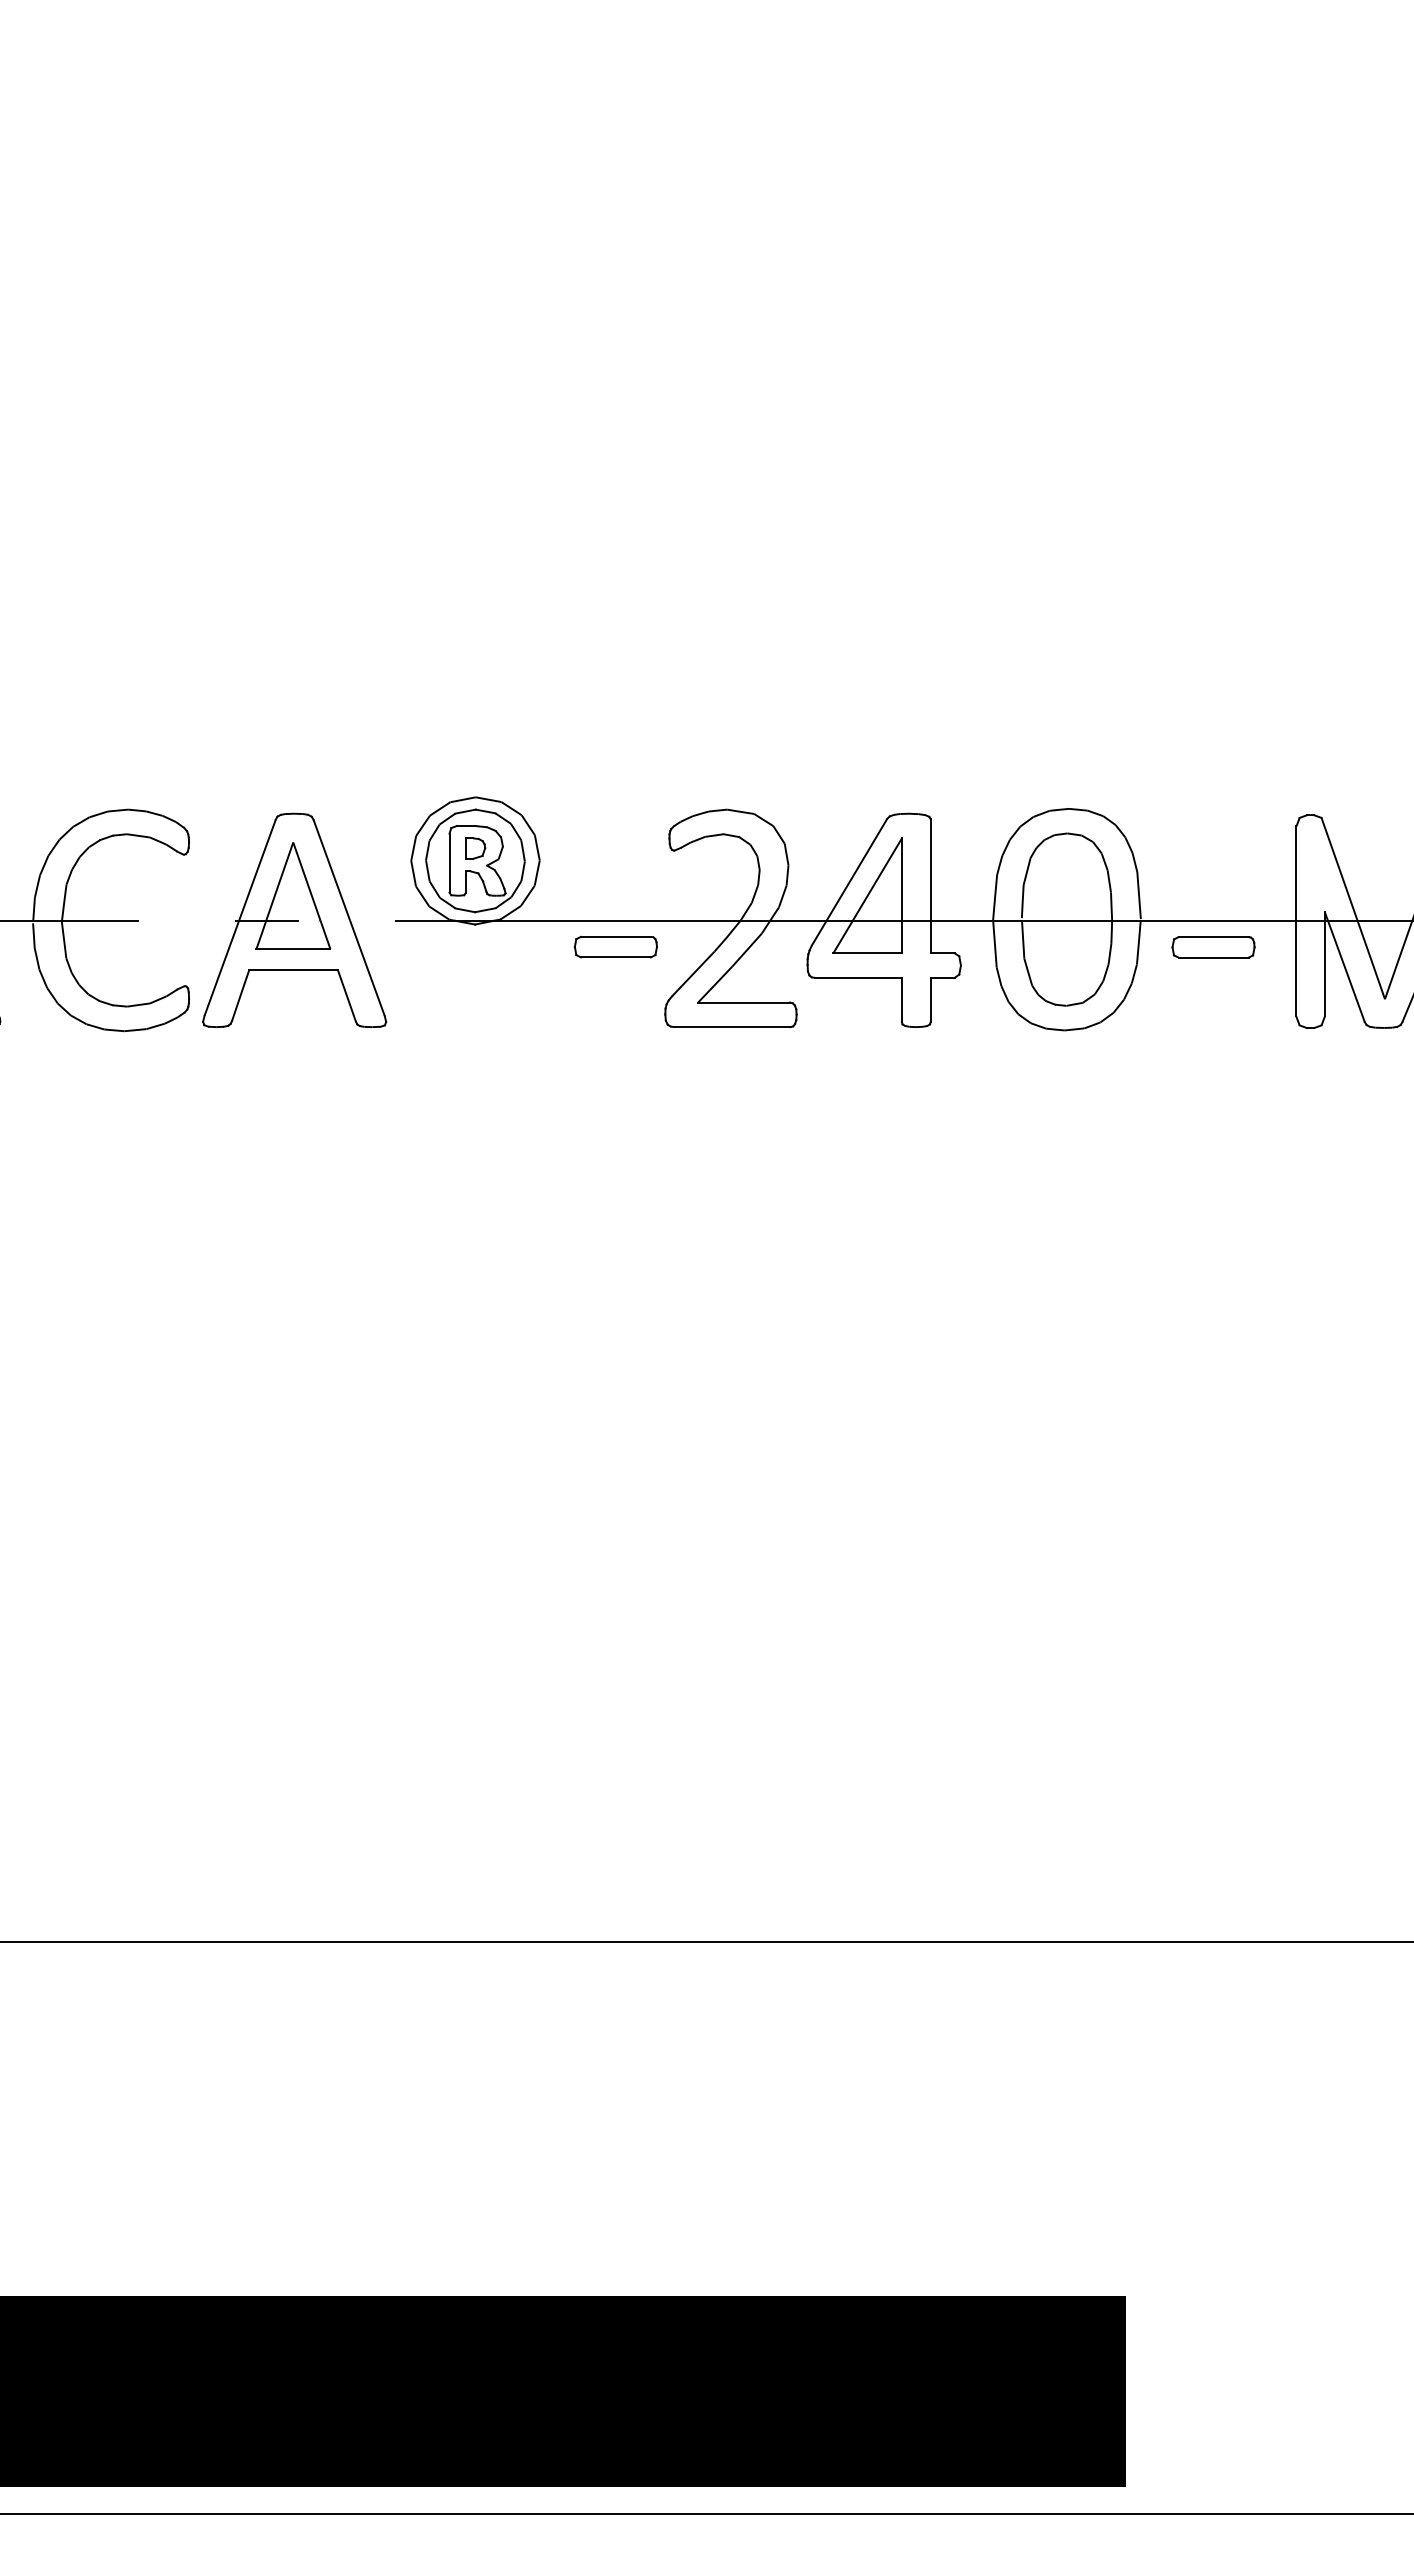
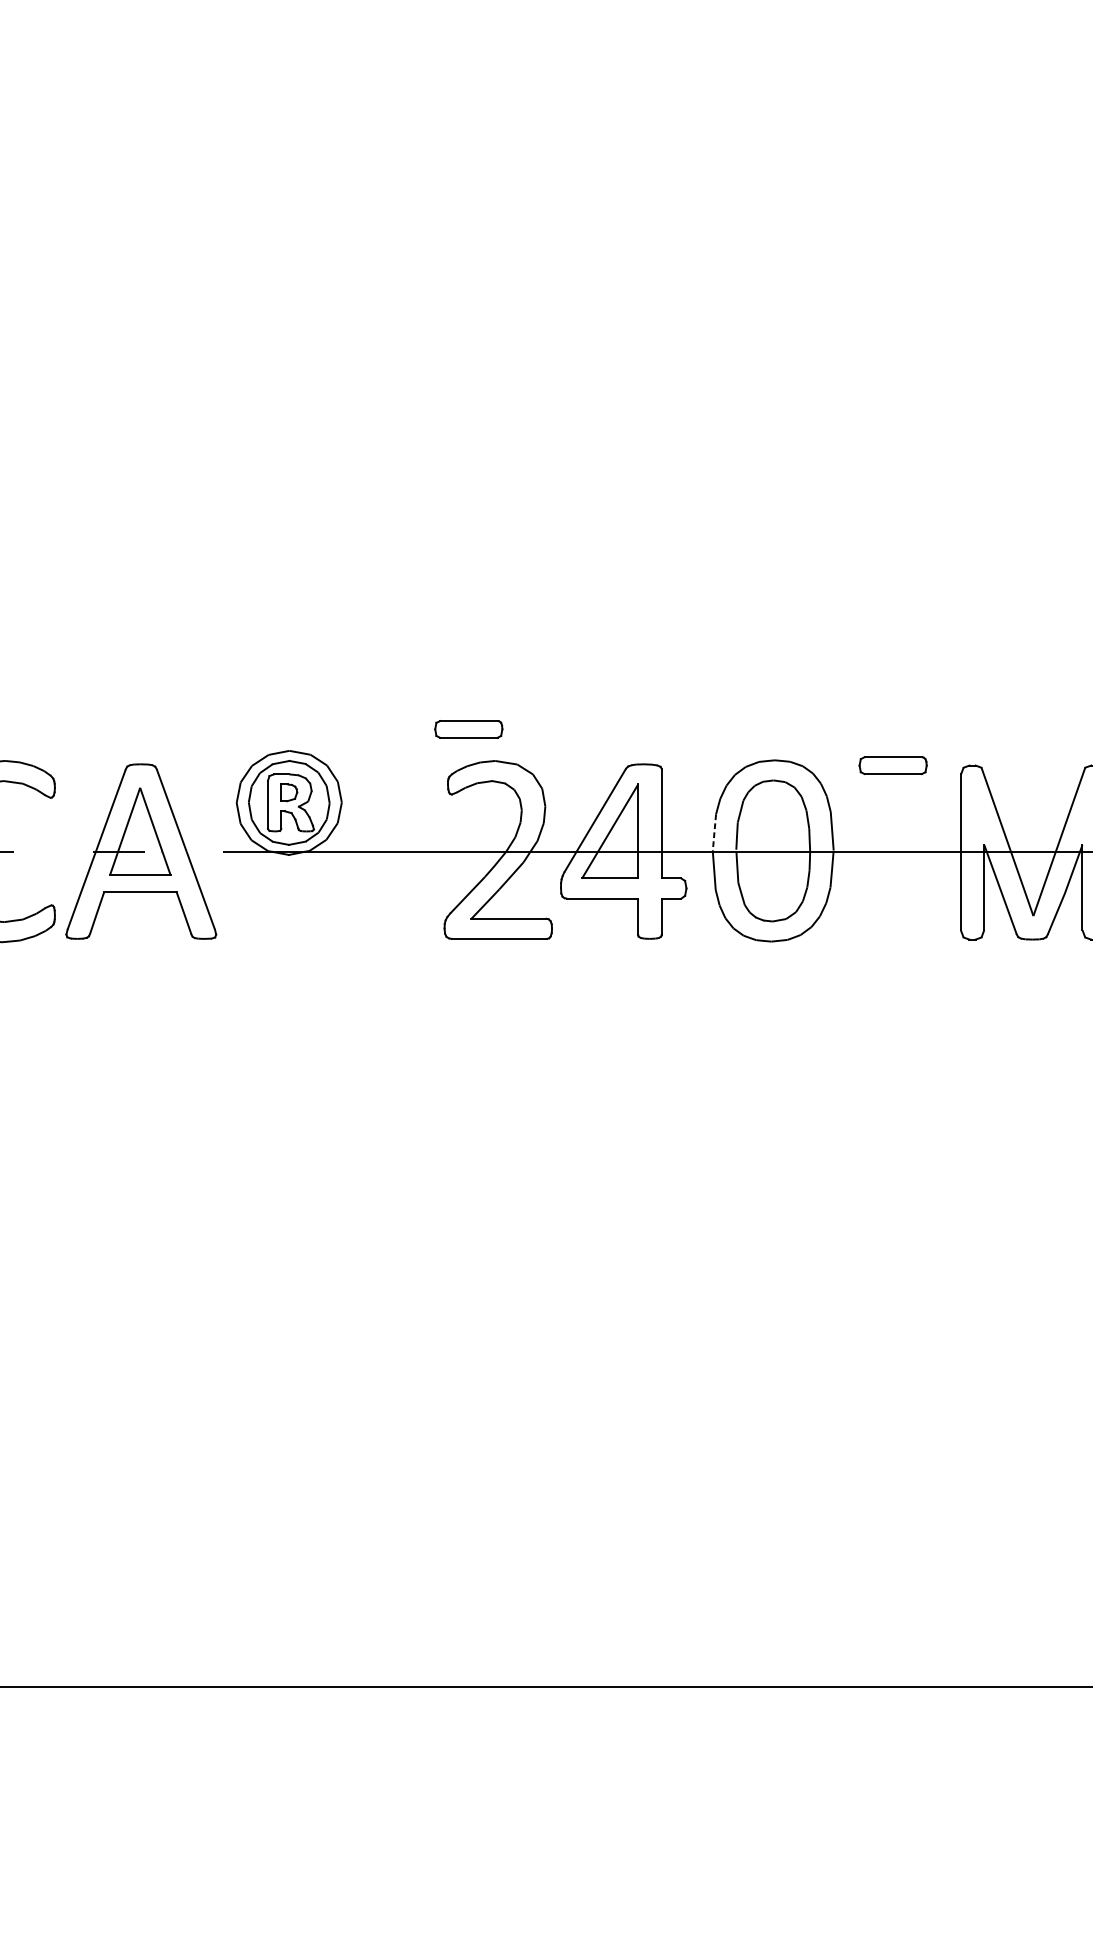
line: (995, 897) -> (714, 832), solid -> dashed
part: (615, 946) -> (468, 728), moved
part: (1213, 947) -> (893, 765), moved

